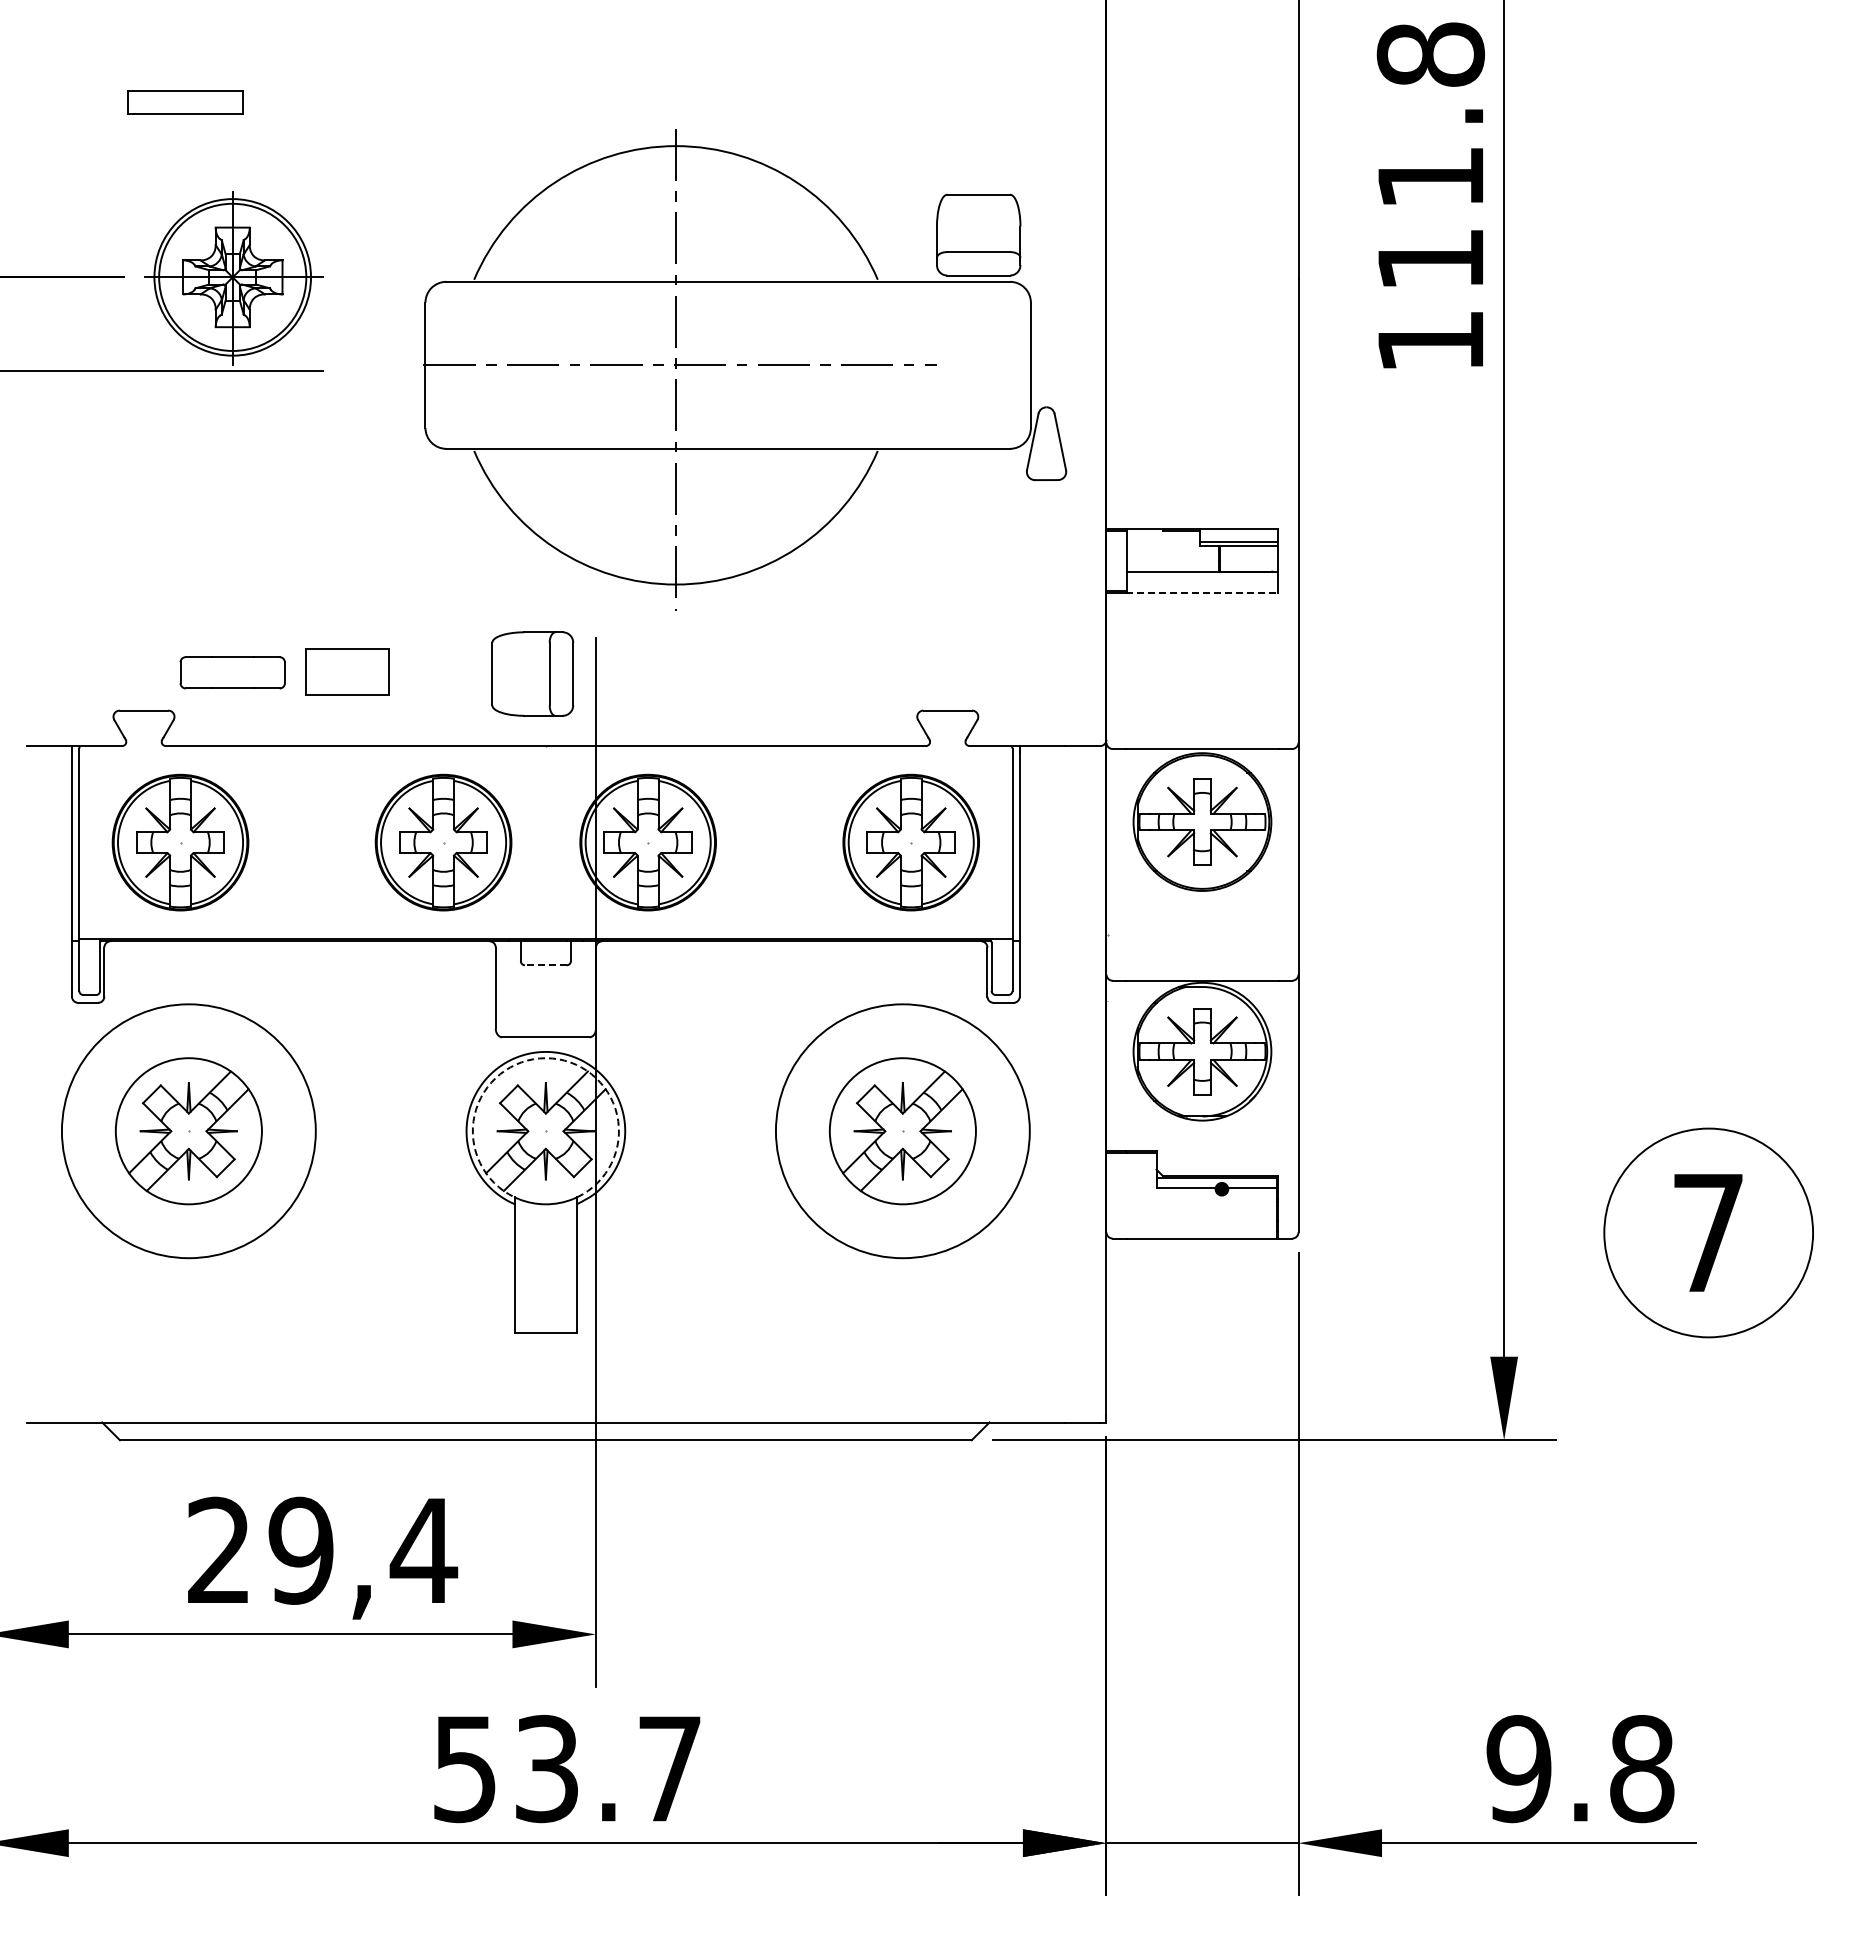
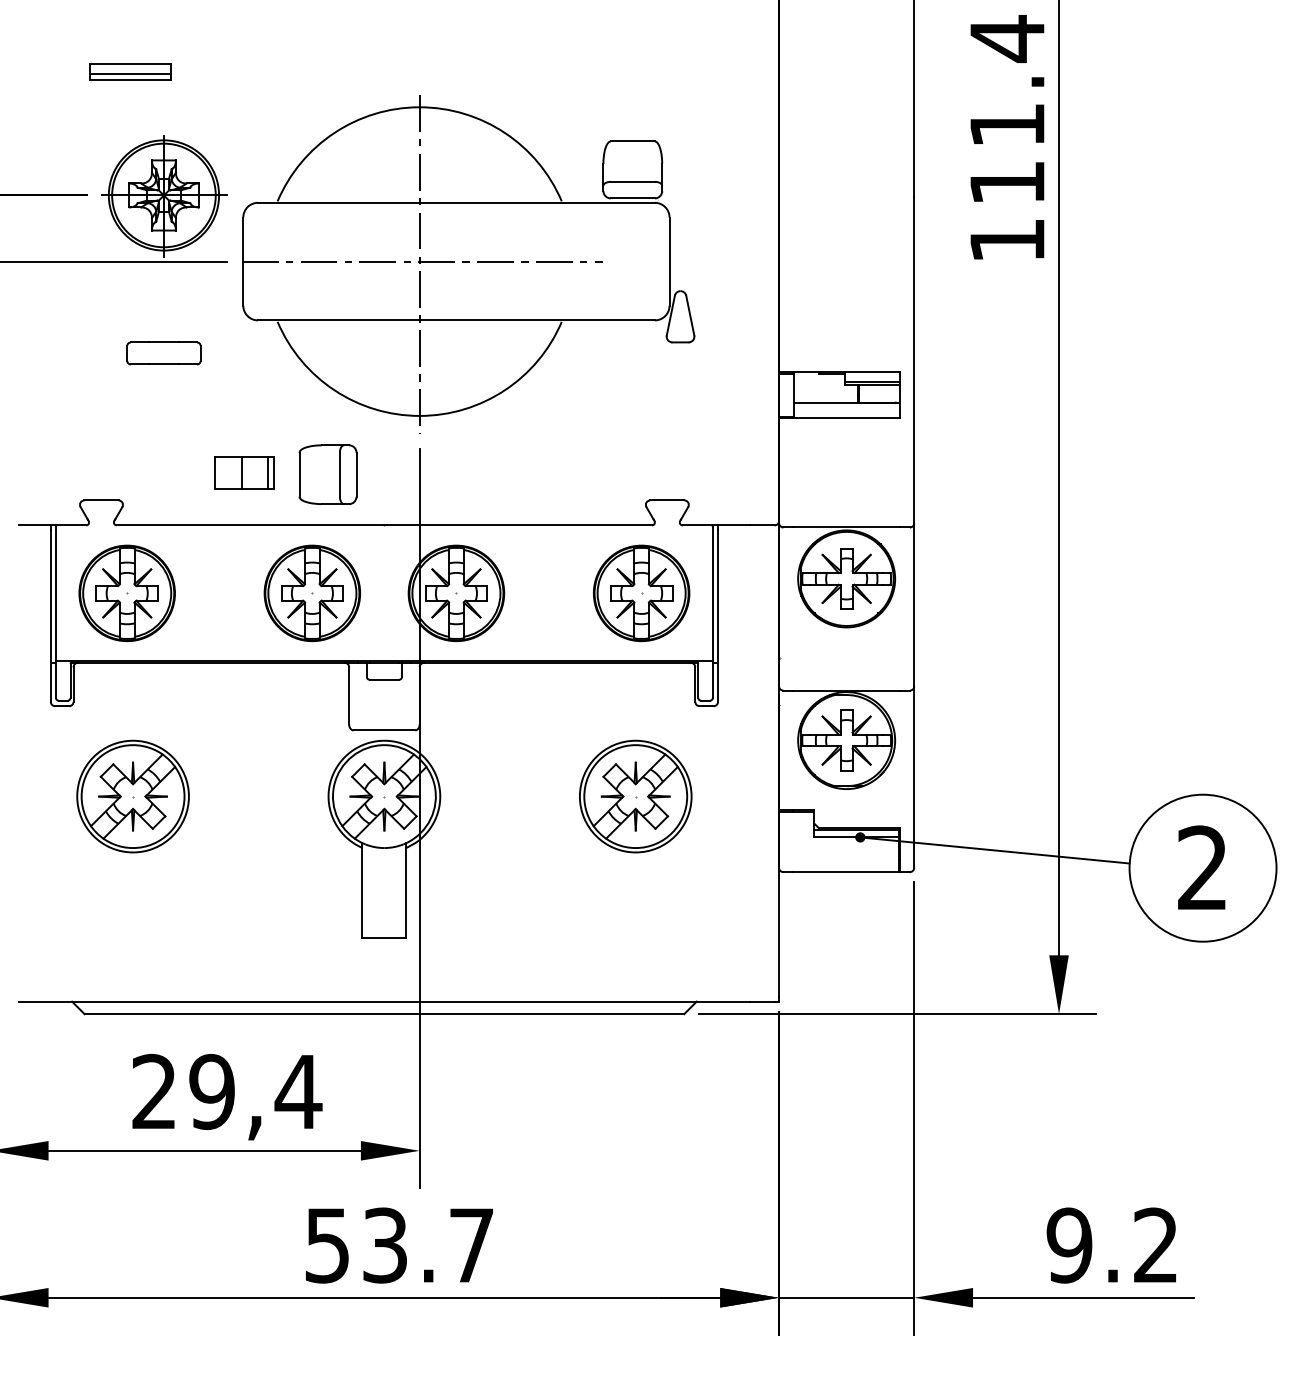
text: (1430, 55) -> (1007, 39), 111.8 -> 111.4
line: (185, 105) -> (130, 74), added
part: (745, 369) -> (468, 264), moved
line: (1201, 593) -> (845, 418), dashed -> solid
line: (344, 671) -> (242, 472), added
line: (380, 671) -> (267, 472), added
part: (232, 672) -> (163, 353), moved
part: (532, 673) -> (327, 474), moved
line: (545, 965) -> (384, 679), dashed -> solid
arc: (545, 1058) -> (384, 745), dashed -> solid
circle: (188, 1130) -> (132, 796), size x0.62
circle: (902, 1130) -> (635, 796), size x0.62
line: (1412, 1207) -> (994, 850), added
text: (1707, 1231) -> (1202, 867), 7 -> 2
text: (1642, 1769) -> (1156, 1245), 9.8 -> 9.2

